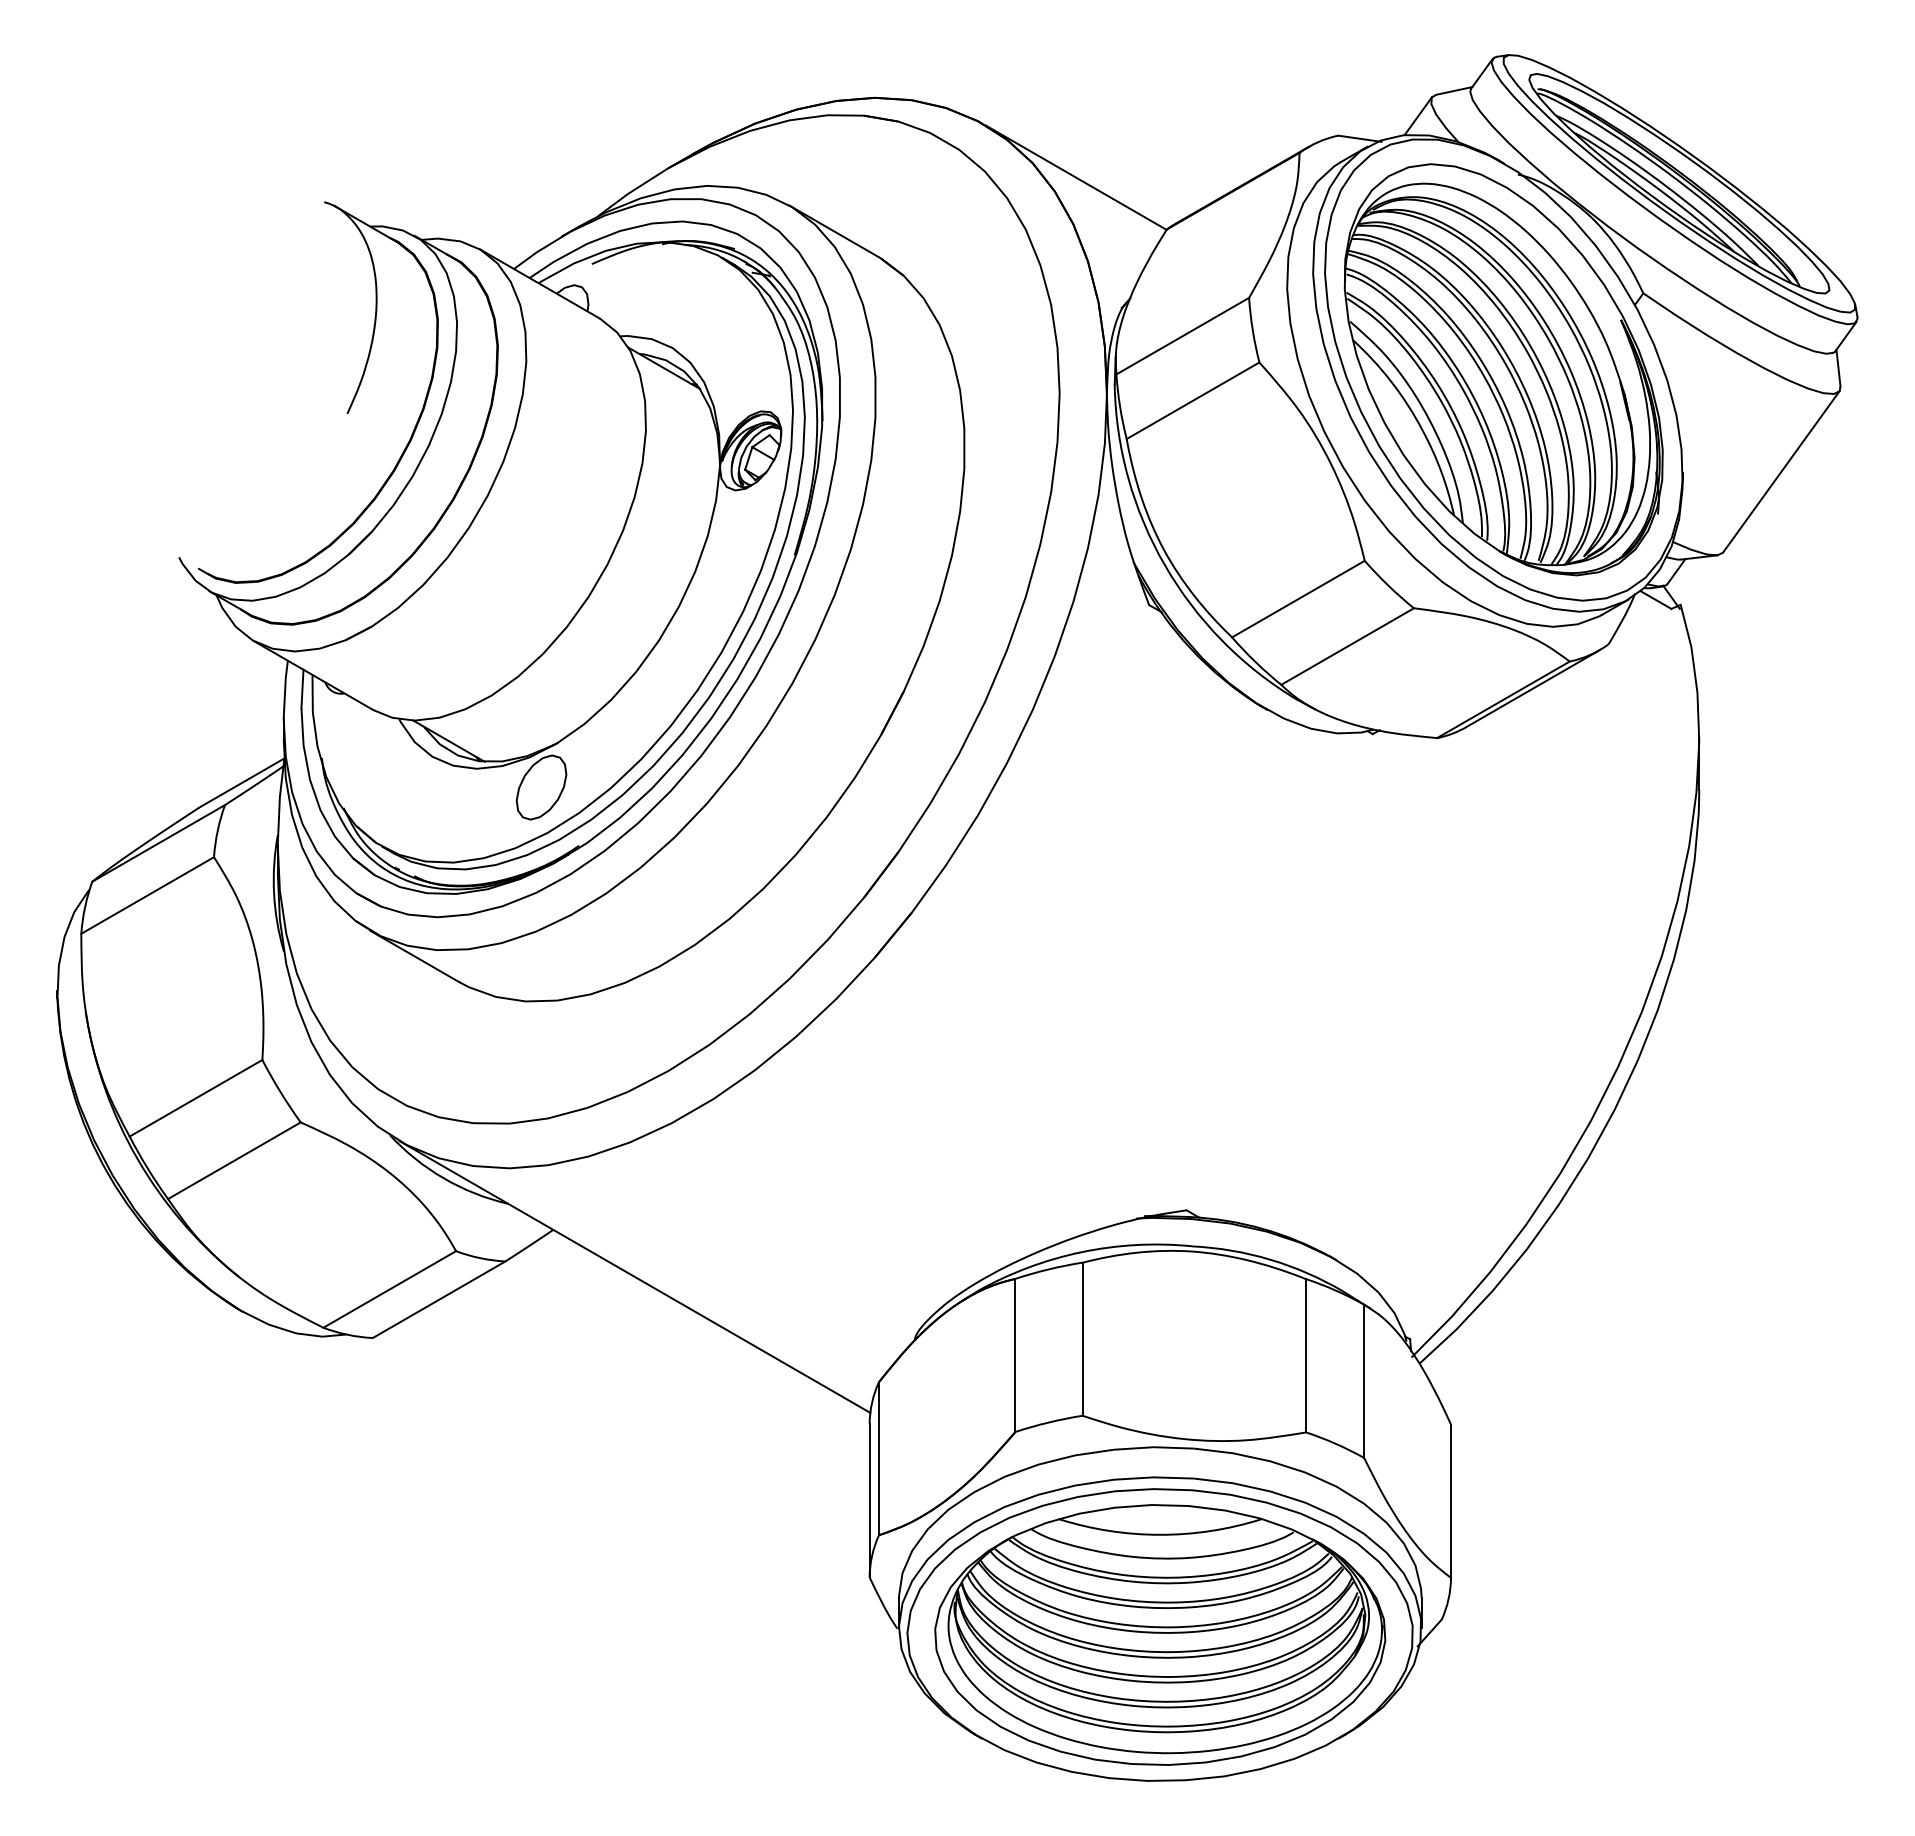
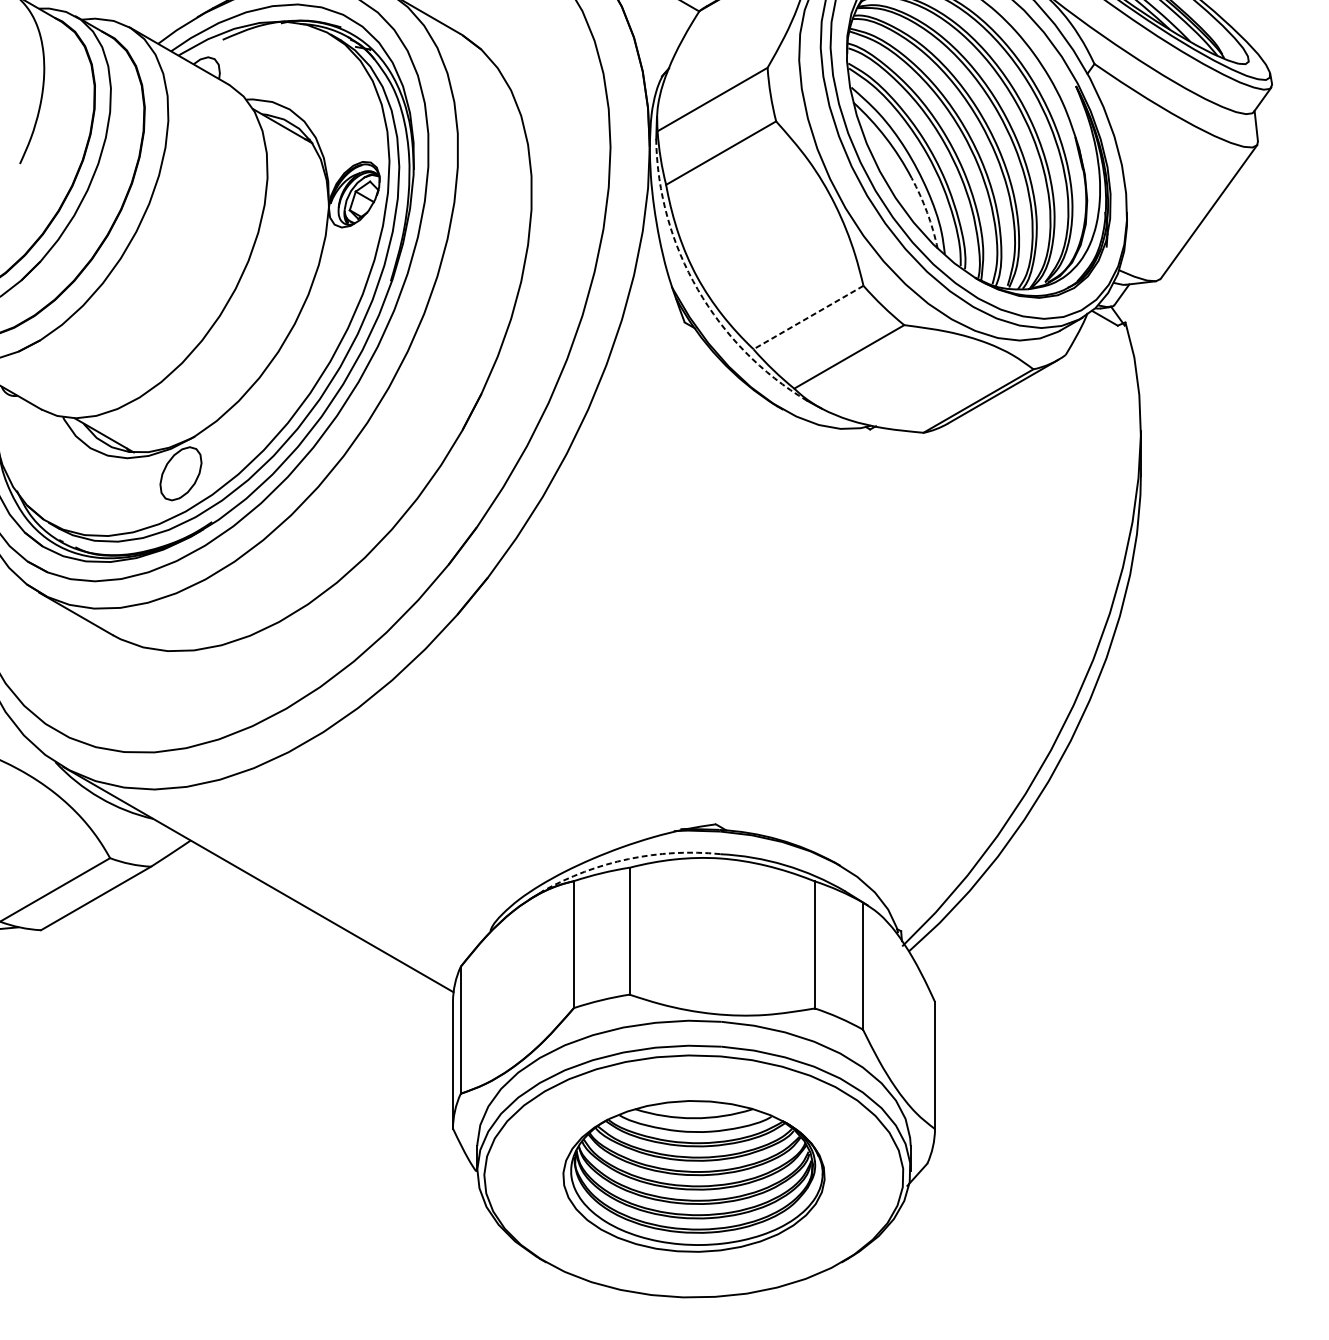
arc: (1441, 472) -> (927, 212), solid -> dashed
arc: (1164, 565) -> (697, 289), solid -> dashed
line: (1298, 599) -> (808, 317), solid -> dashed
arc: (1081, 1252) -> (628, 859), solid -> dashed
part: (1160, 1634) -> (694, 1176), size x0.7

